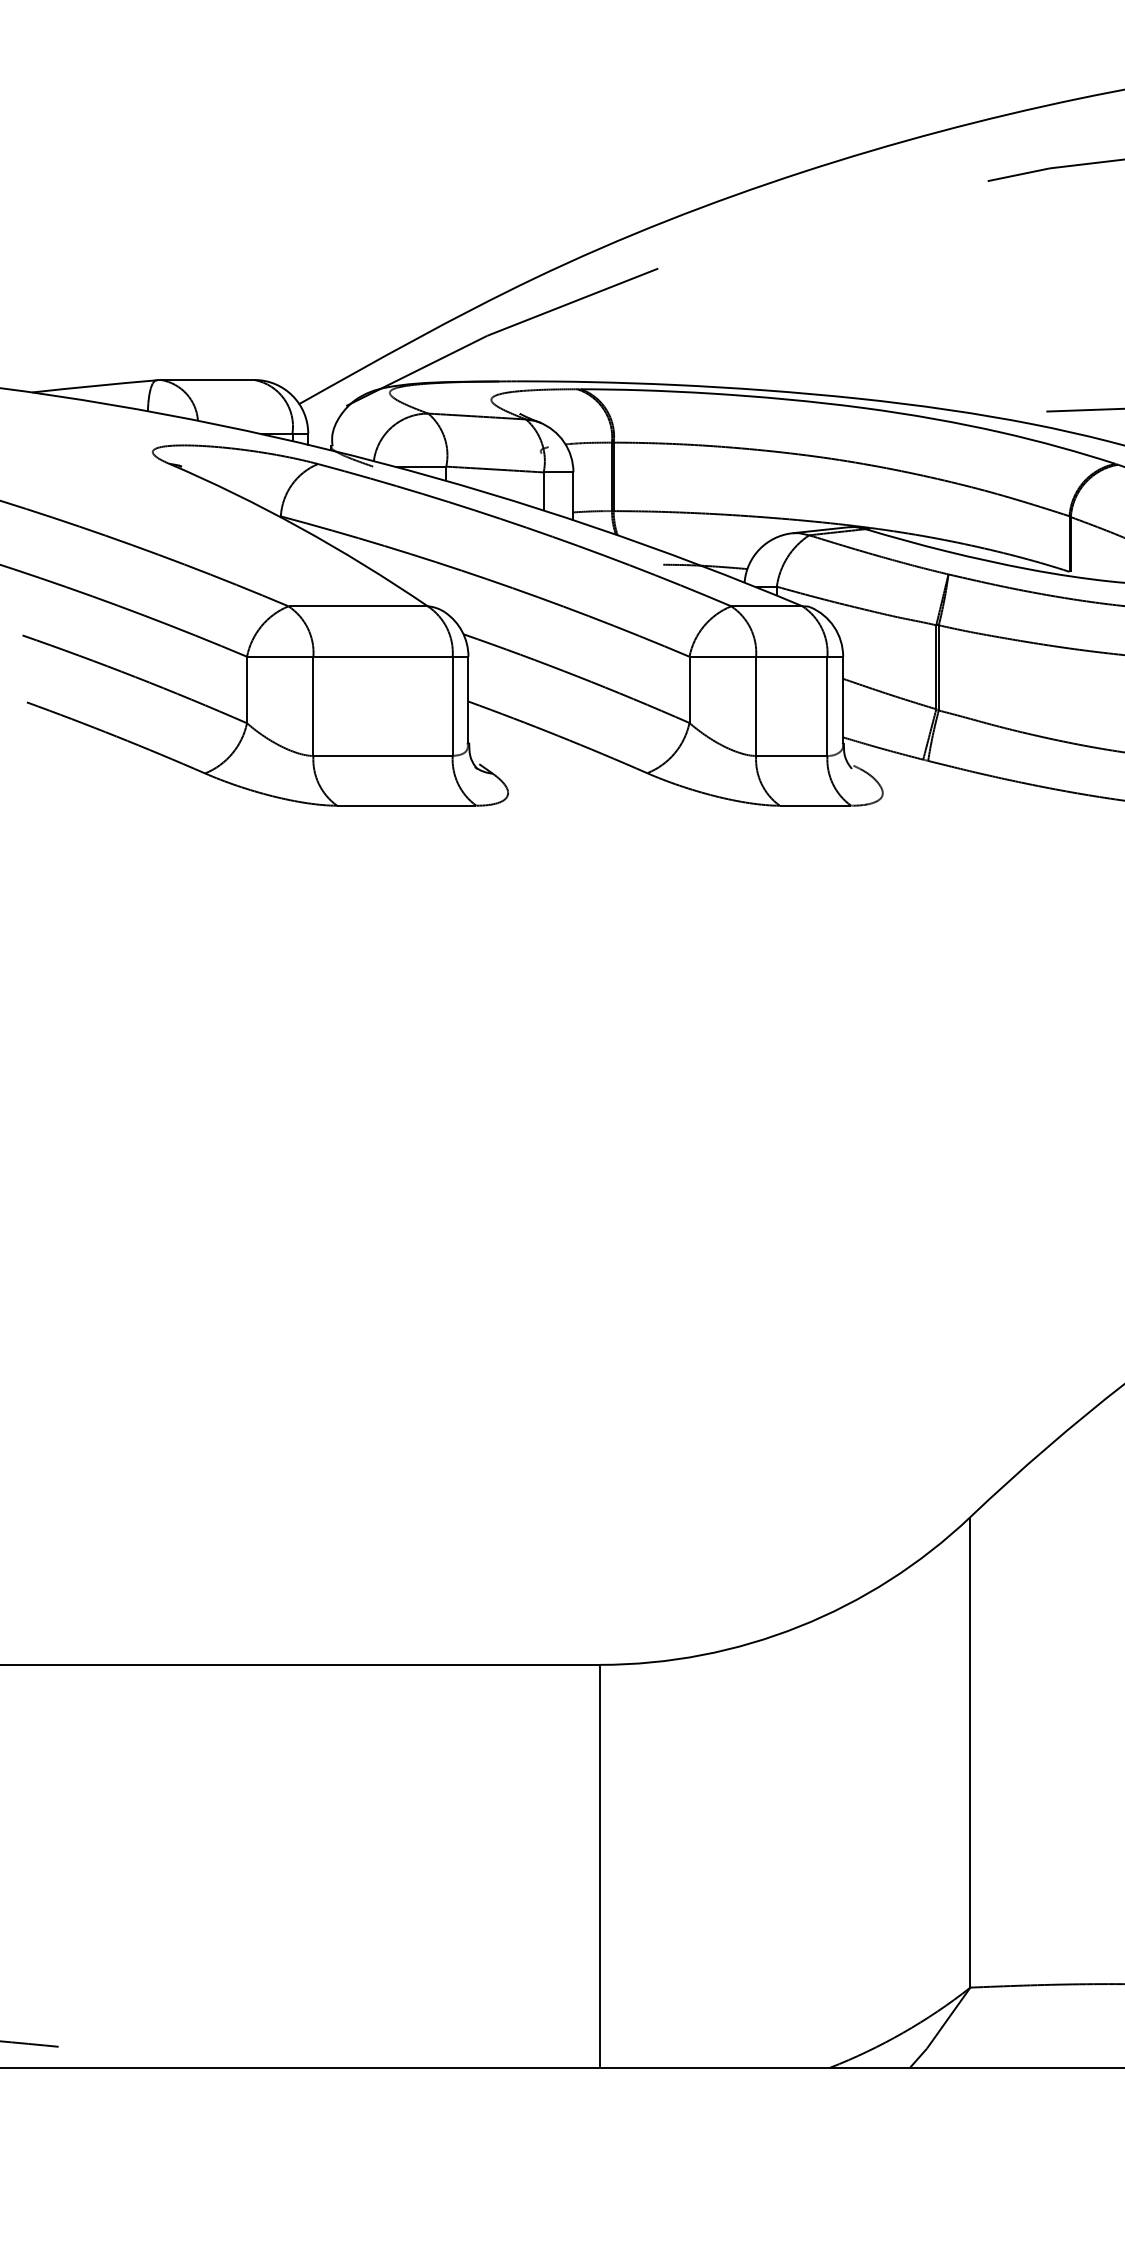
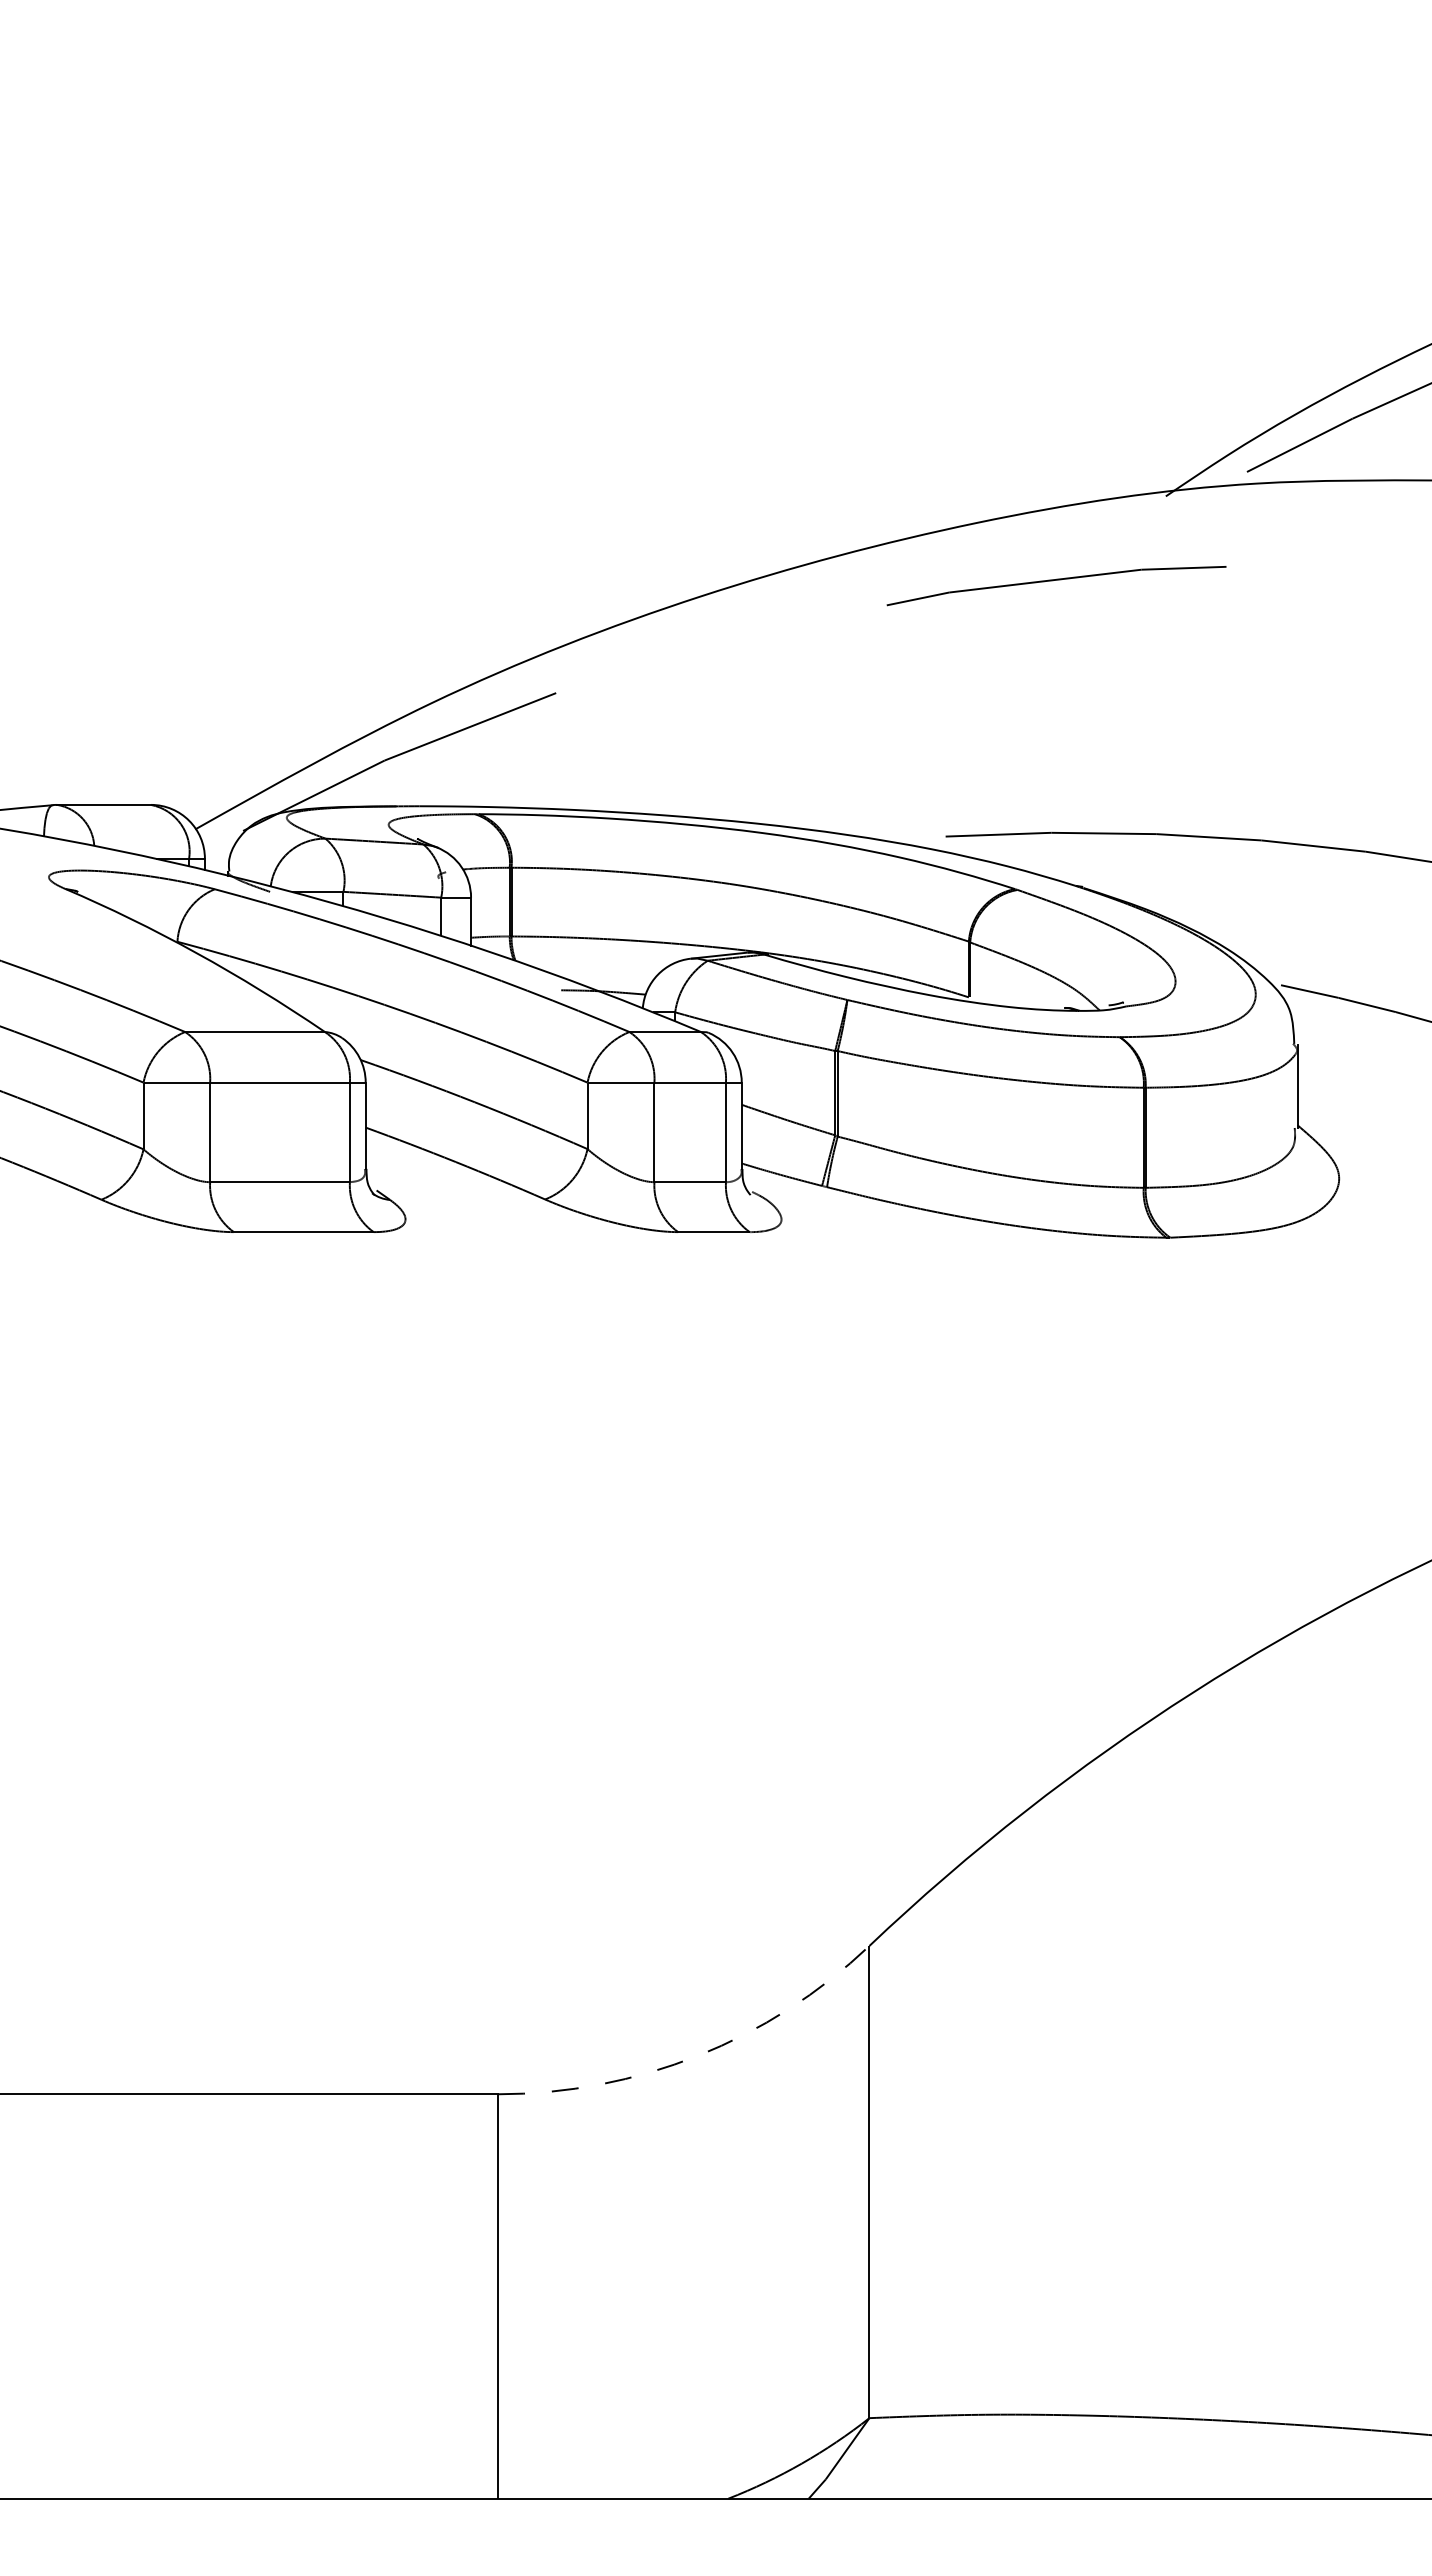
arc: (799, 1626) -> (697, 2055), solid -> dashed

